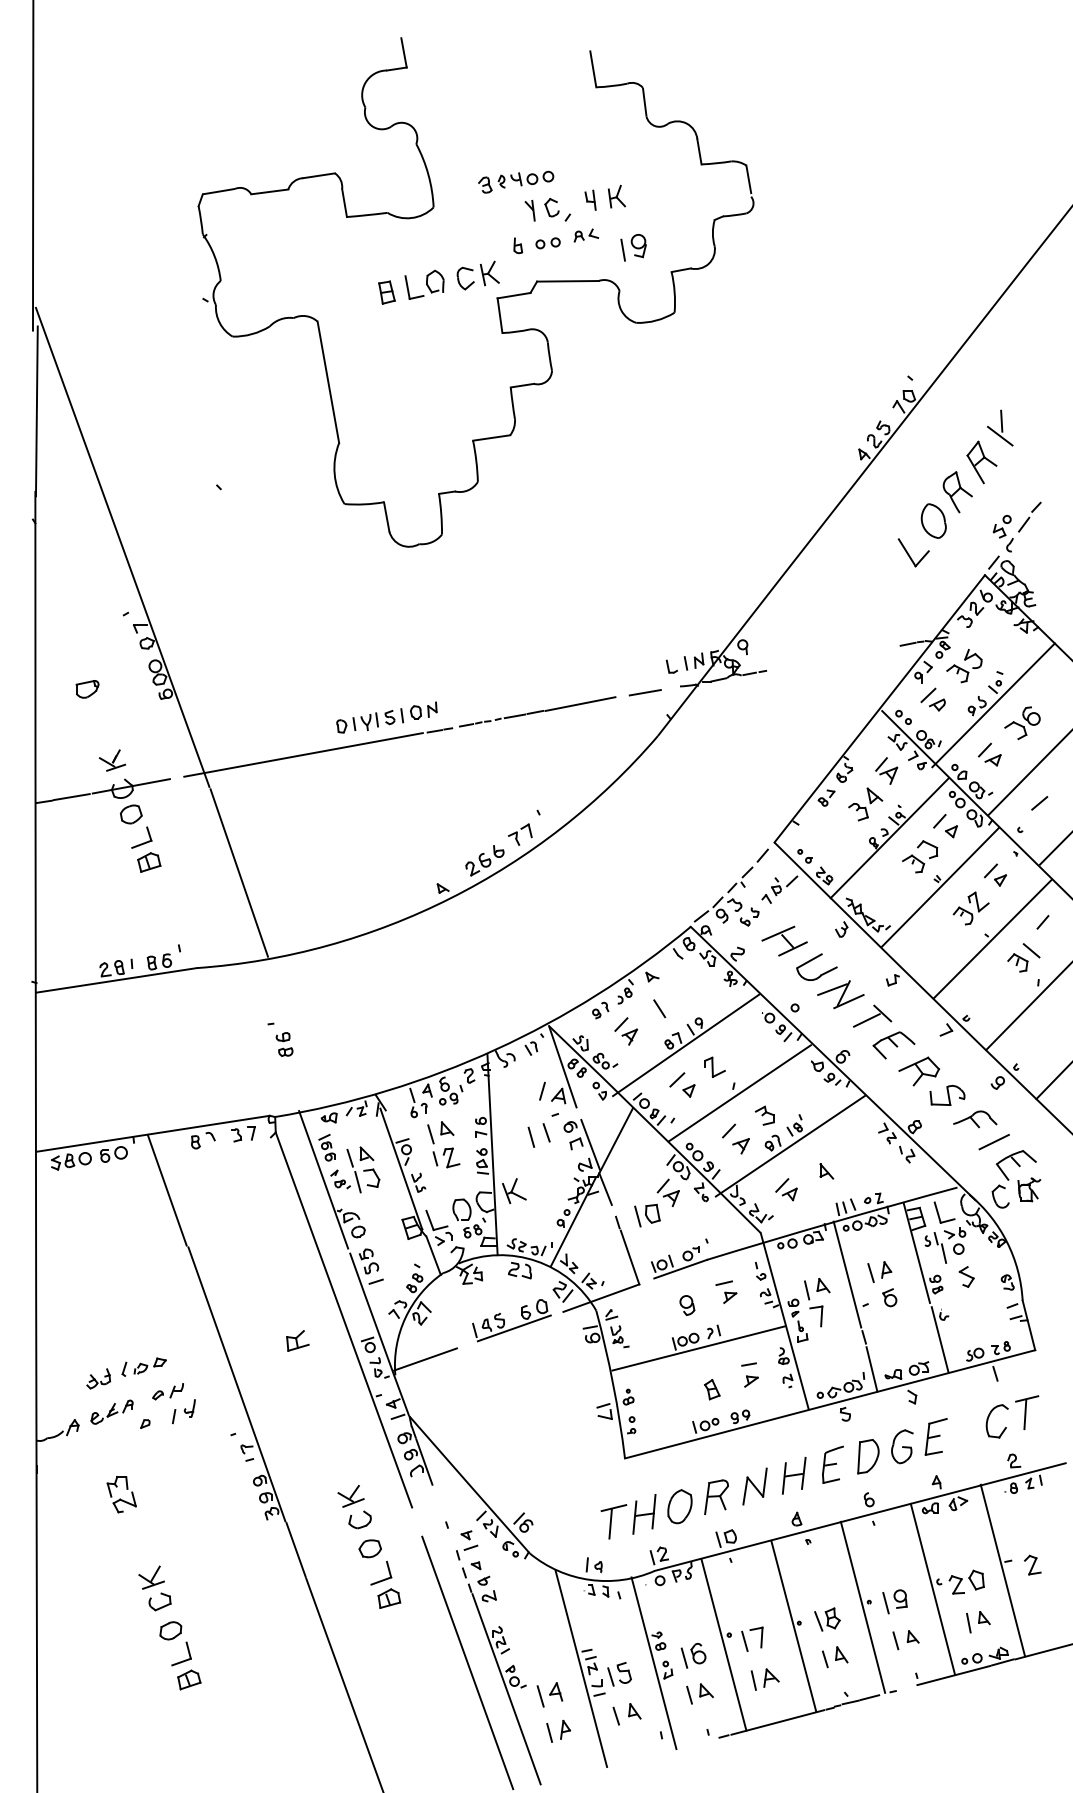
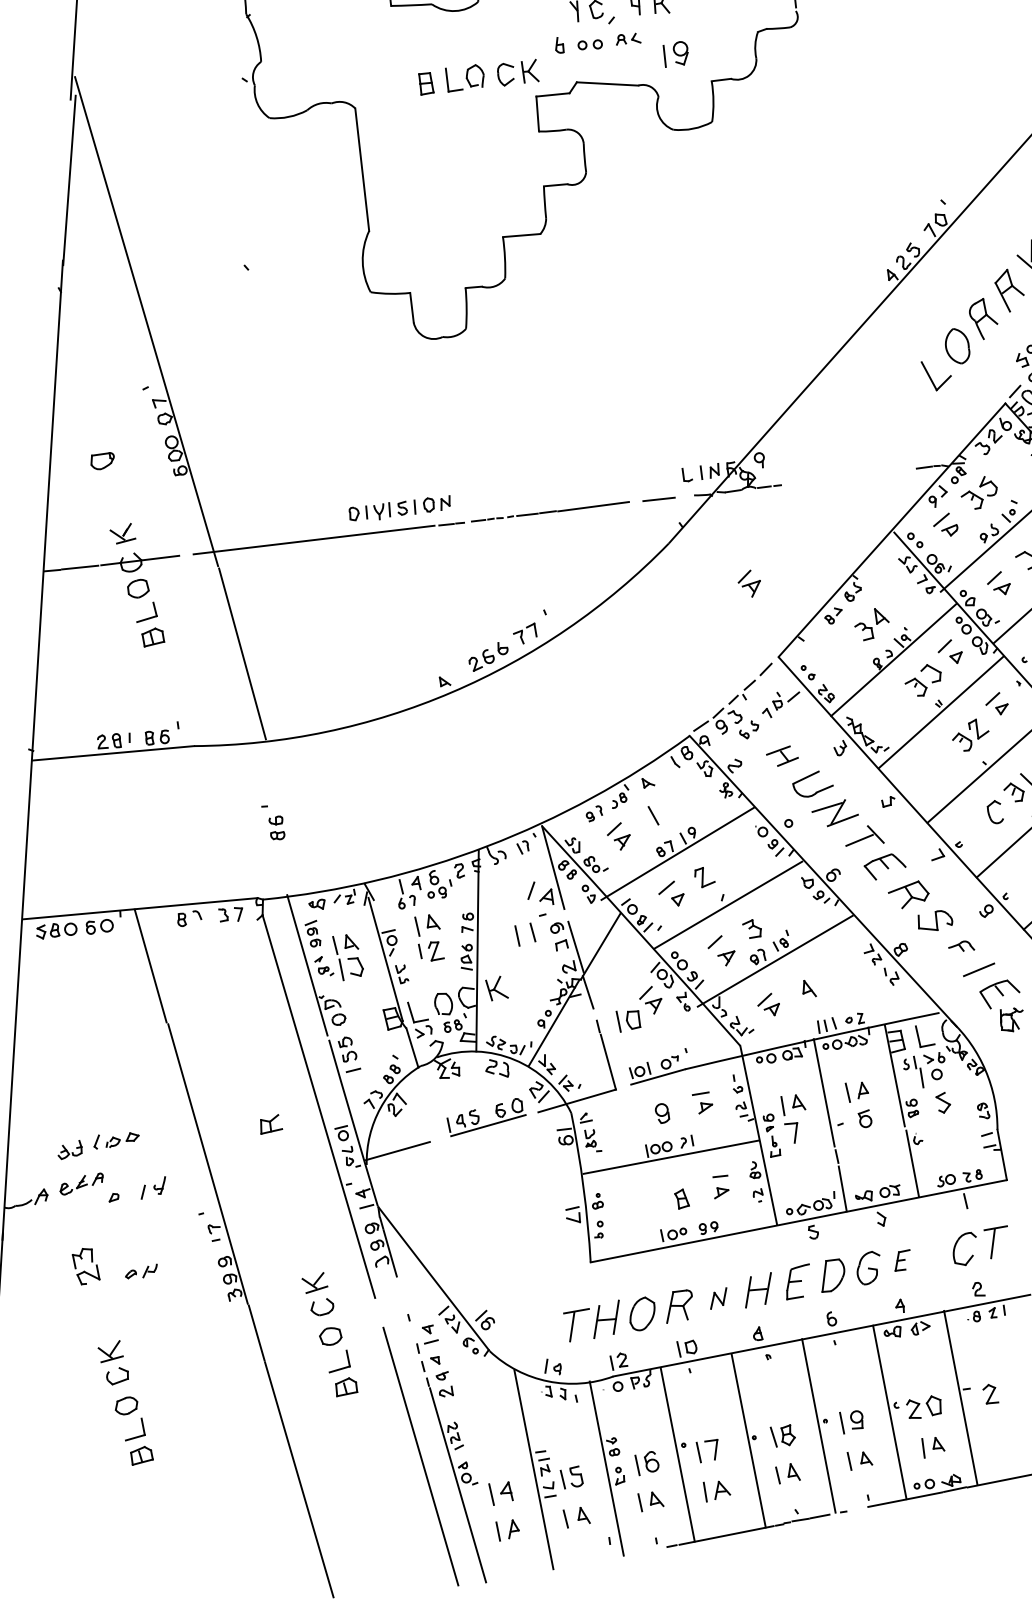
part: (886, 770) -> (749, 583), moved
part: (784, 940) -> (782, 755), size x0.7
part: (975, 1119) -> (961, 946), size x0.6
part: (1000, 1196) -> (995, 811), moved
part: (167, 1391) -> (140, 1271), moved
part: (935, 1436) -> (901, 1259), size x0.6
part: (754, 1486) -> (718, 1298), size x0.6

